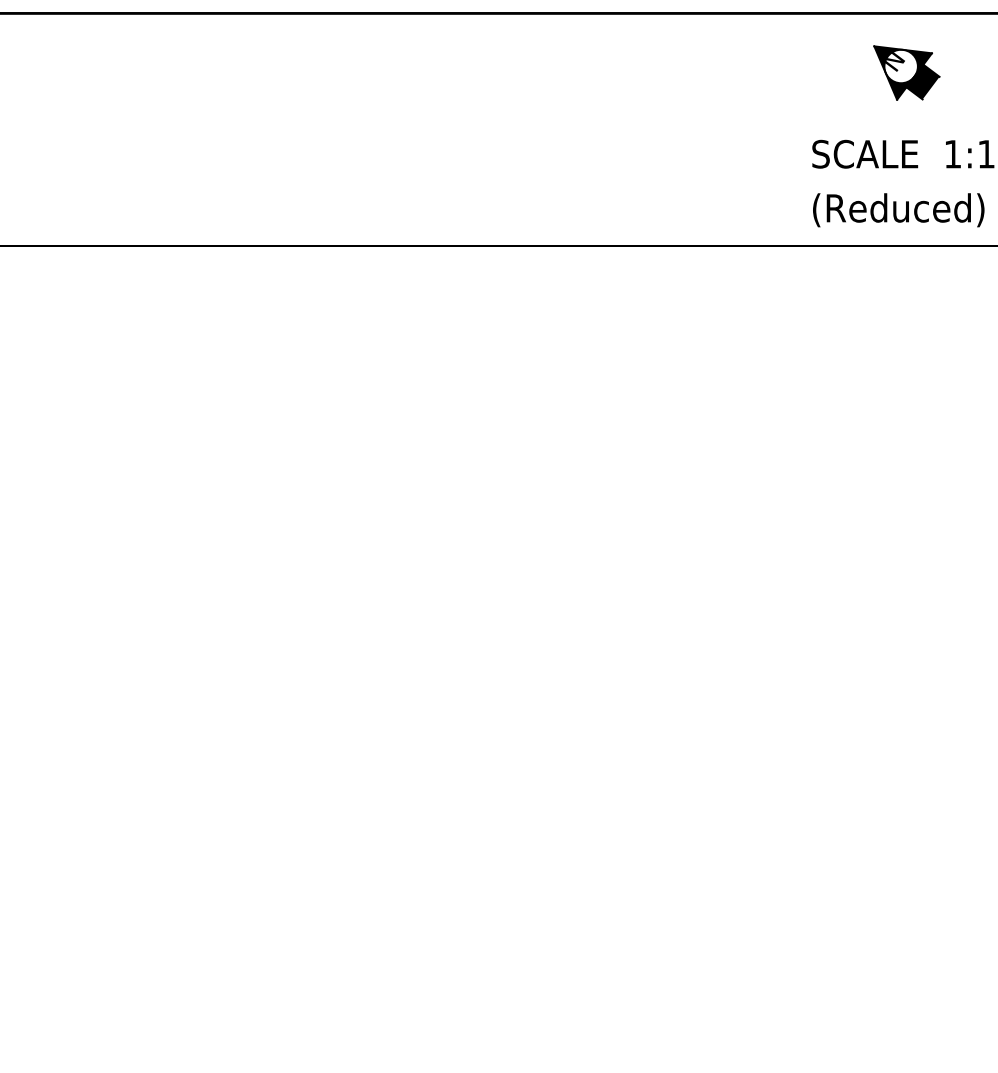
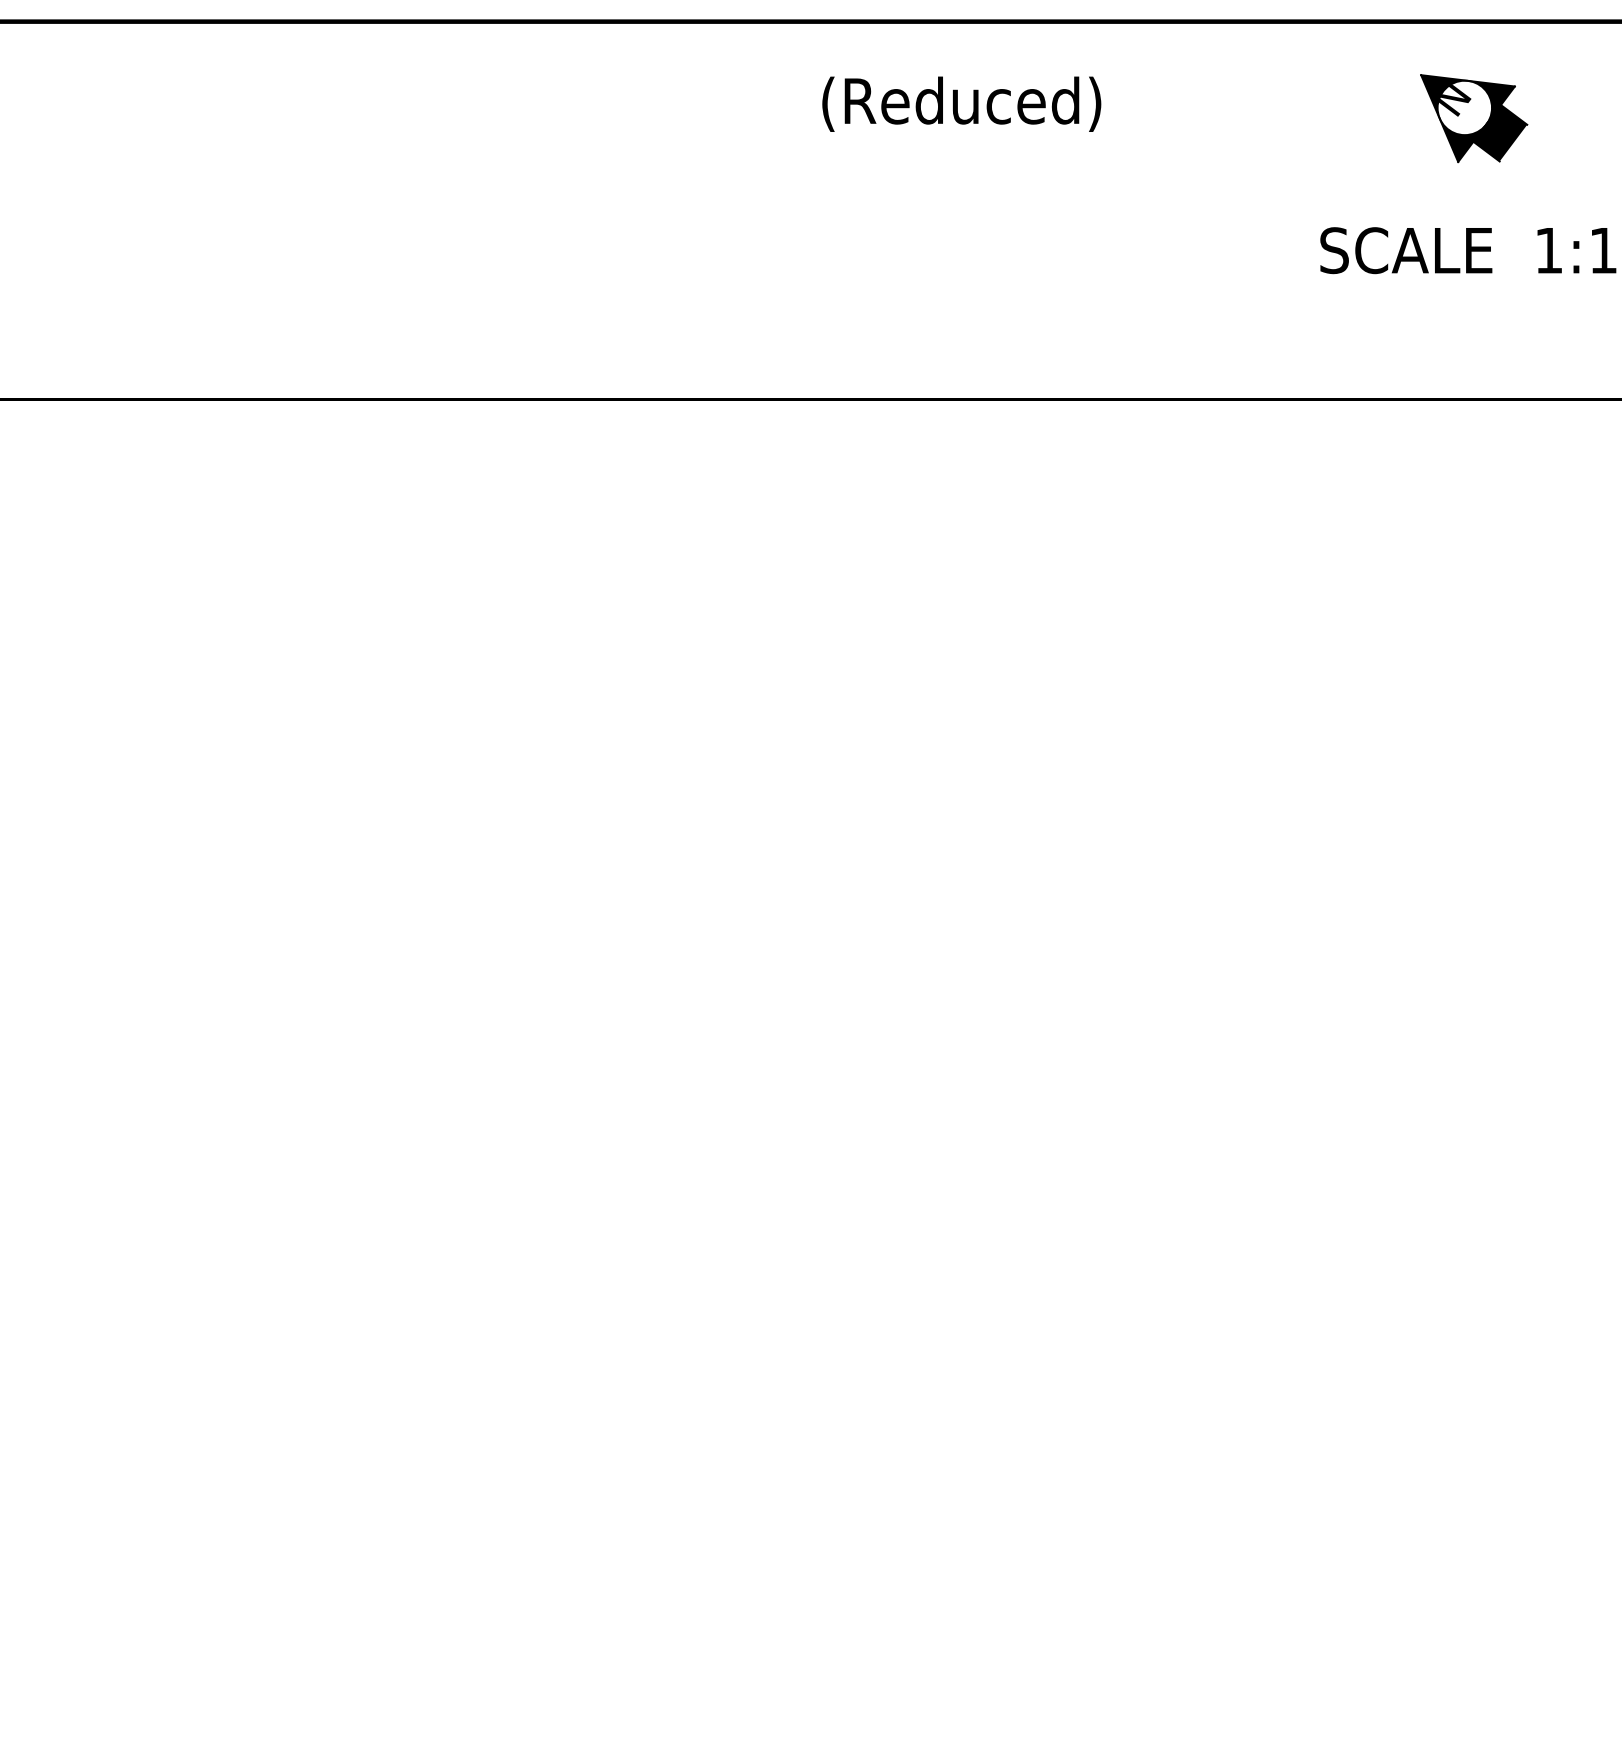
text: (898, 210) -> (961, 104), moved

